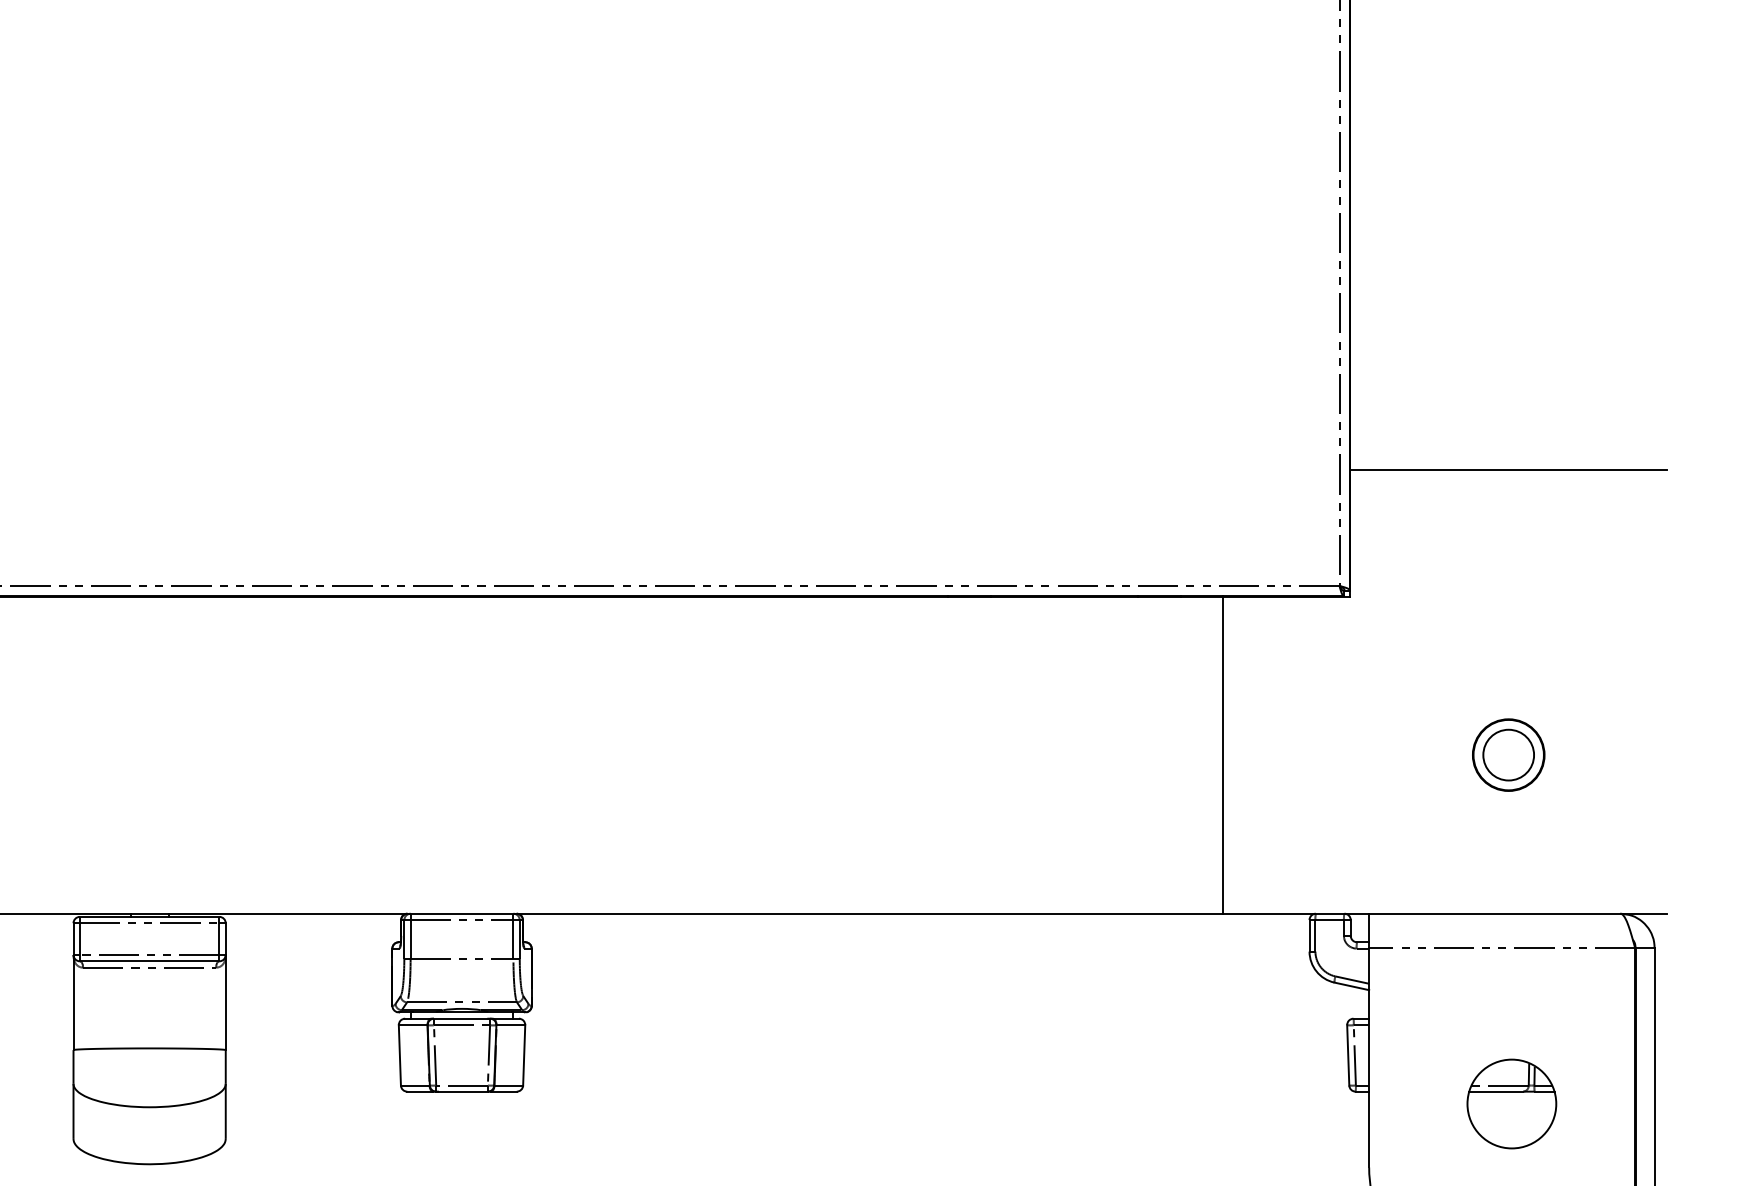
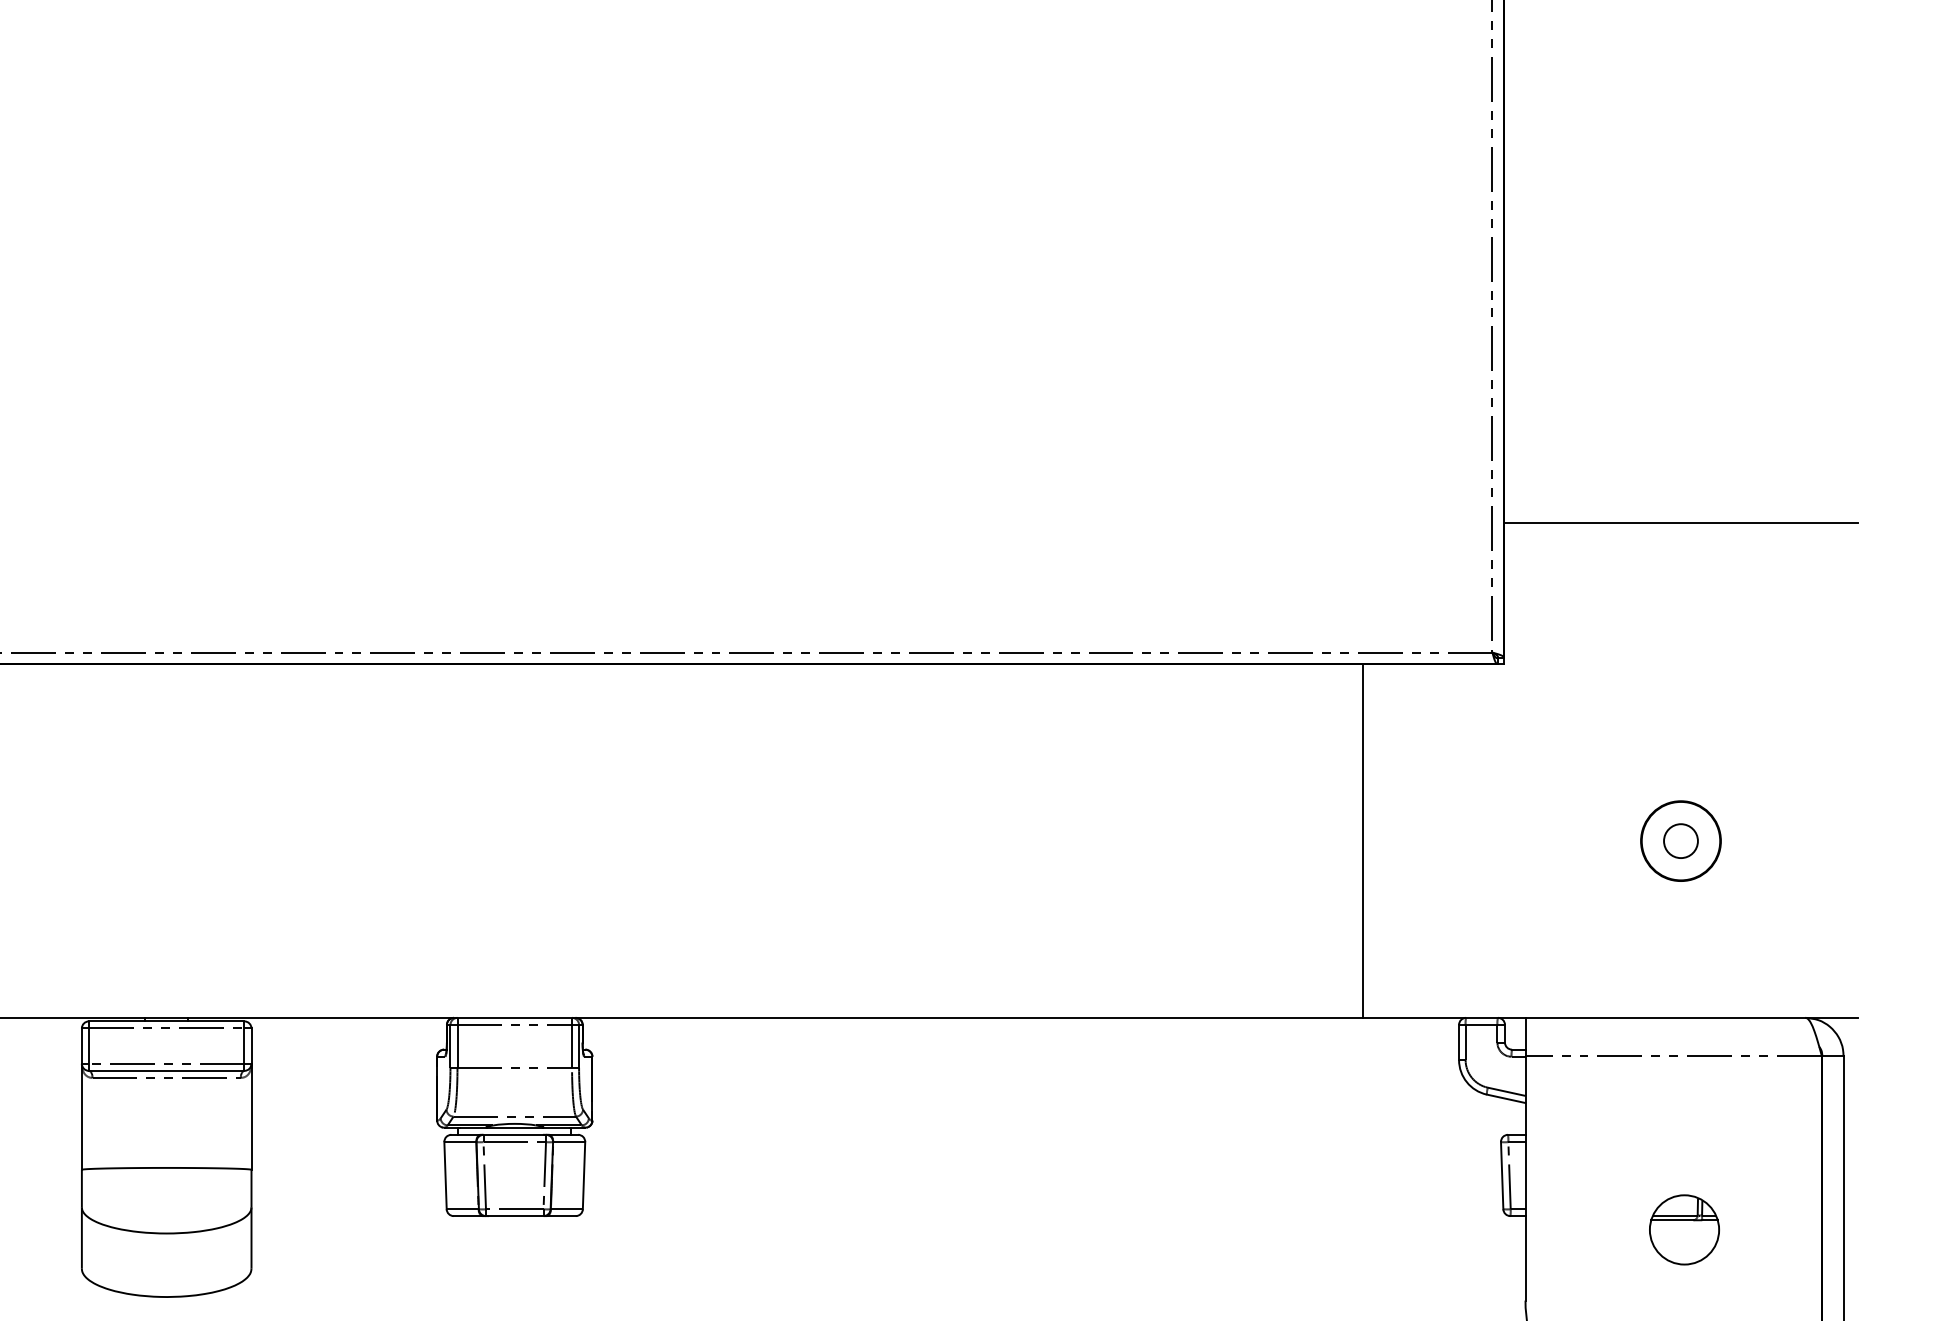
circle: (1508, 754) -> (1680, 840), size x0.6
part: (1511, 1103) -> (1684, 1229), size x0.7

